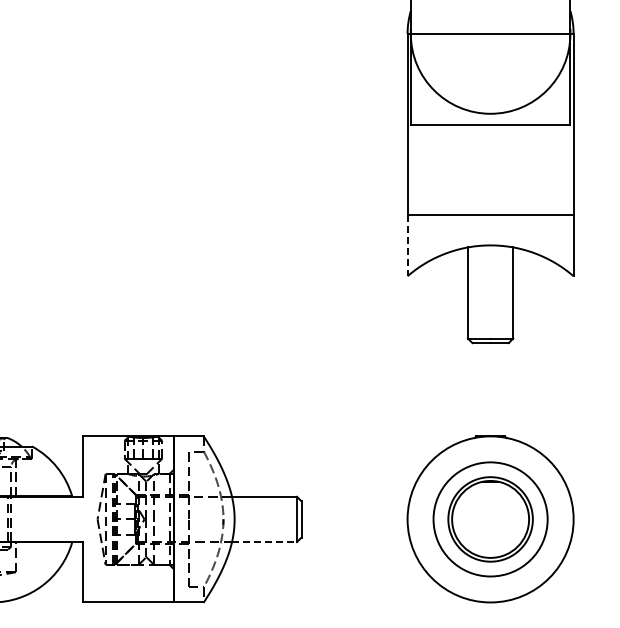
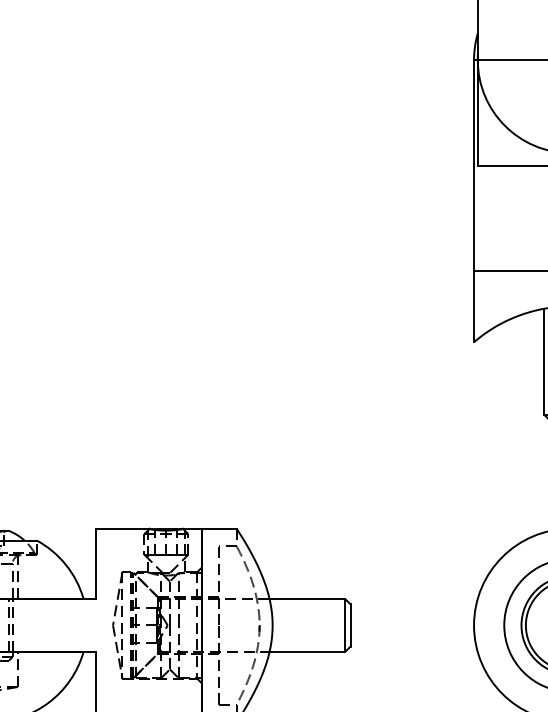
line: (407, 246) -> (473, 307), dashed -> solid
line: (265, 542) -> (308, 652), dashed -> solid

